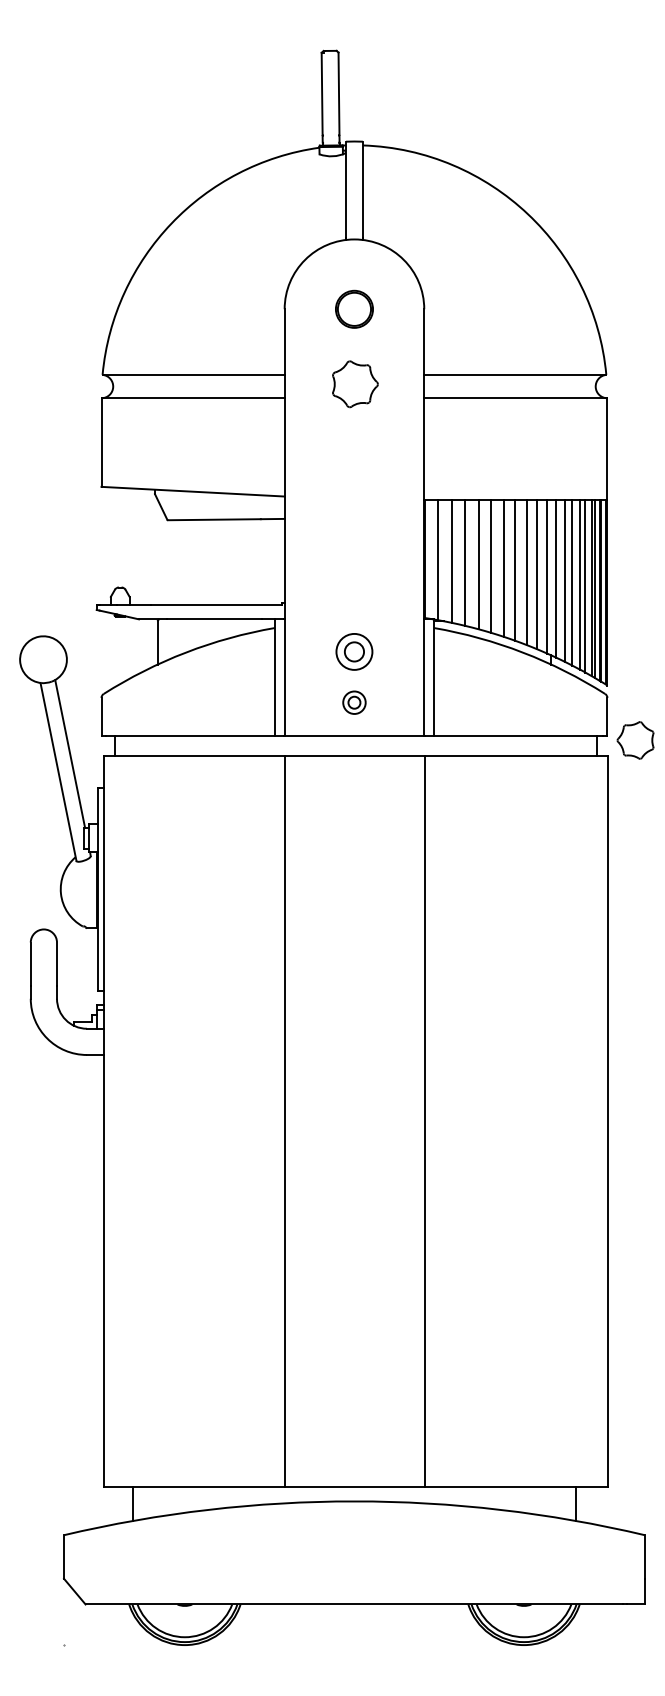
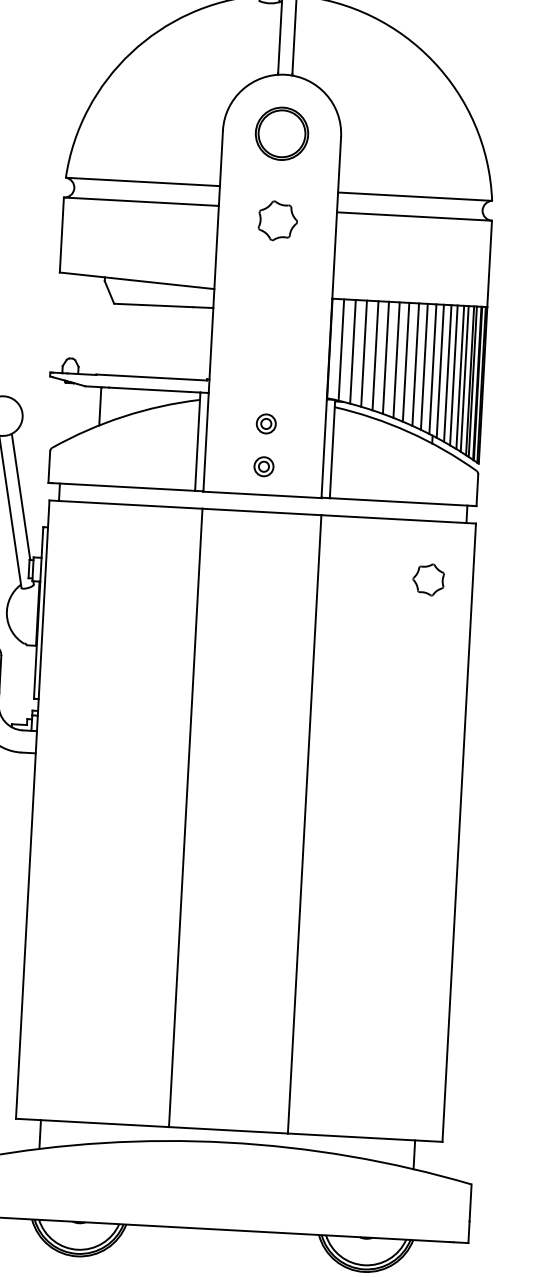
part: (354, 309) -> (282, 134), size x1.67
part: (355, 384) -> (278, 221), moved
part: (354, 652) -> (266, 424), size x0.62
part: (635, 740) -> (428, 579), moved

